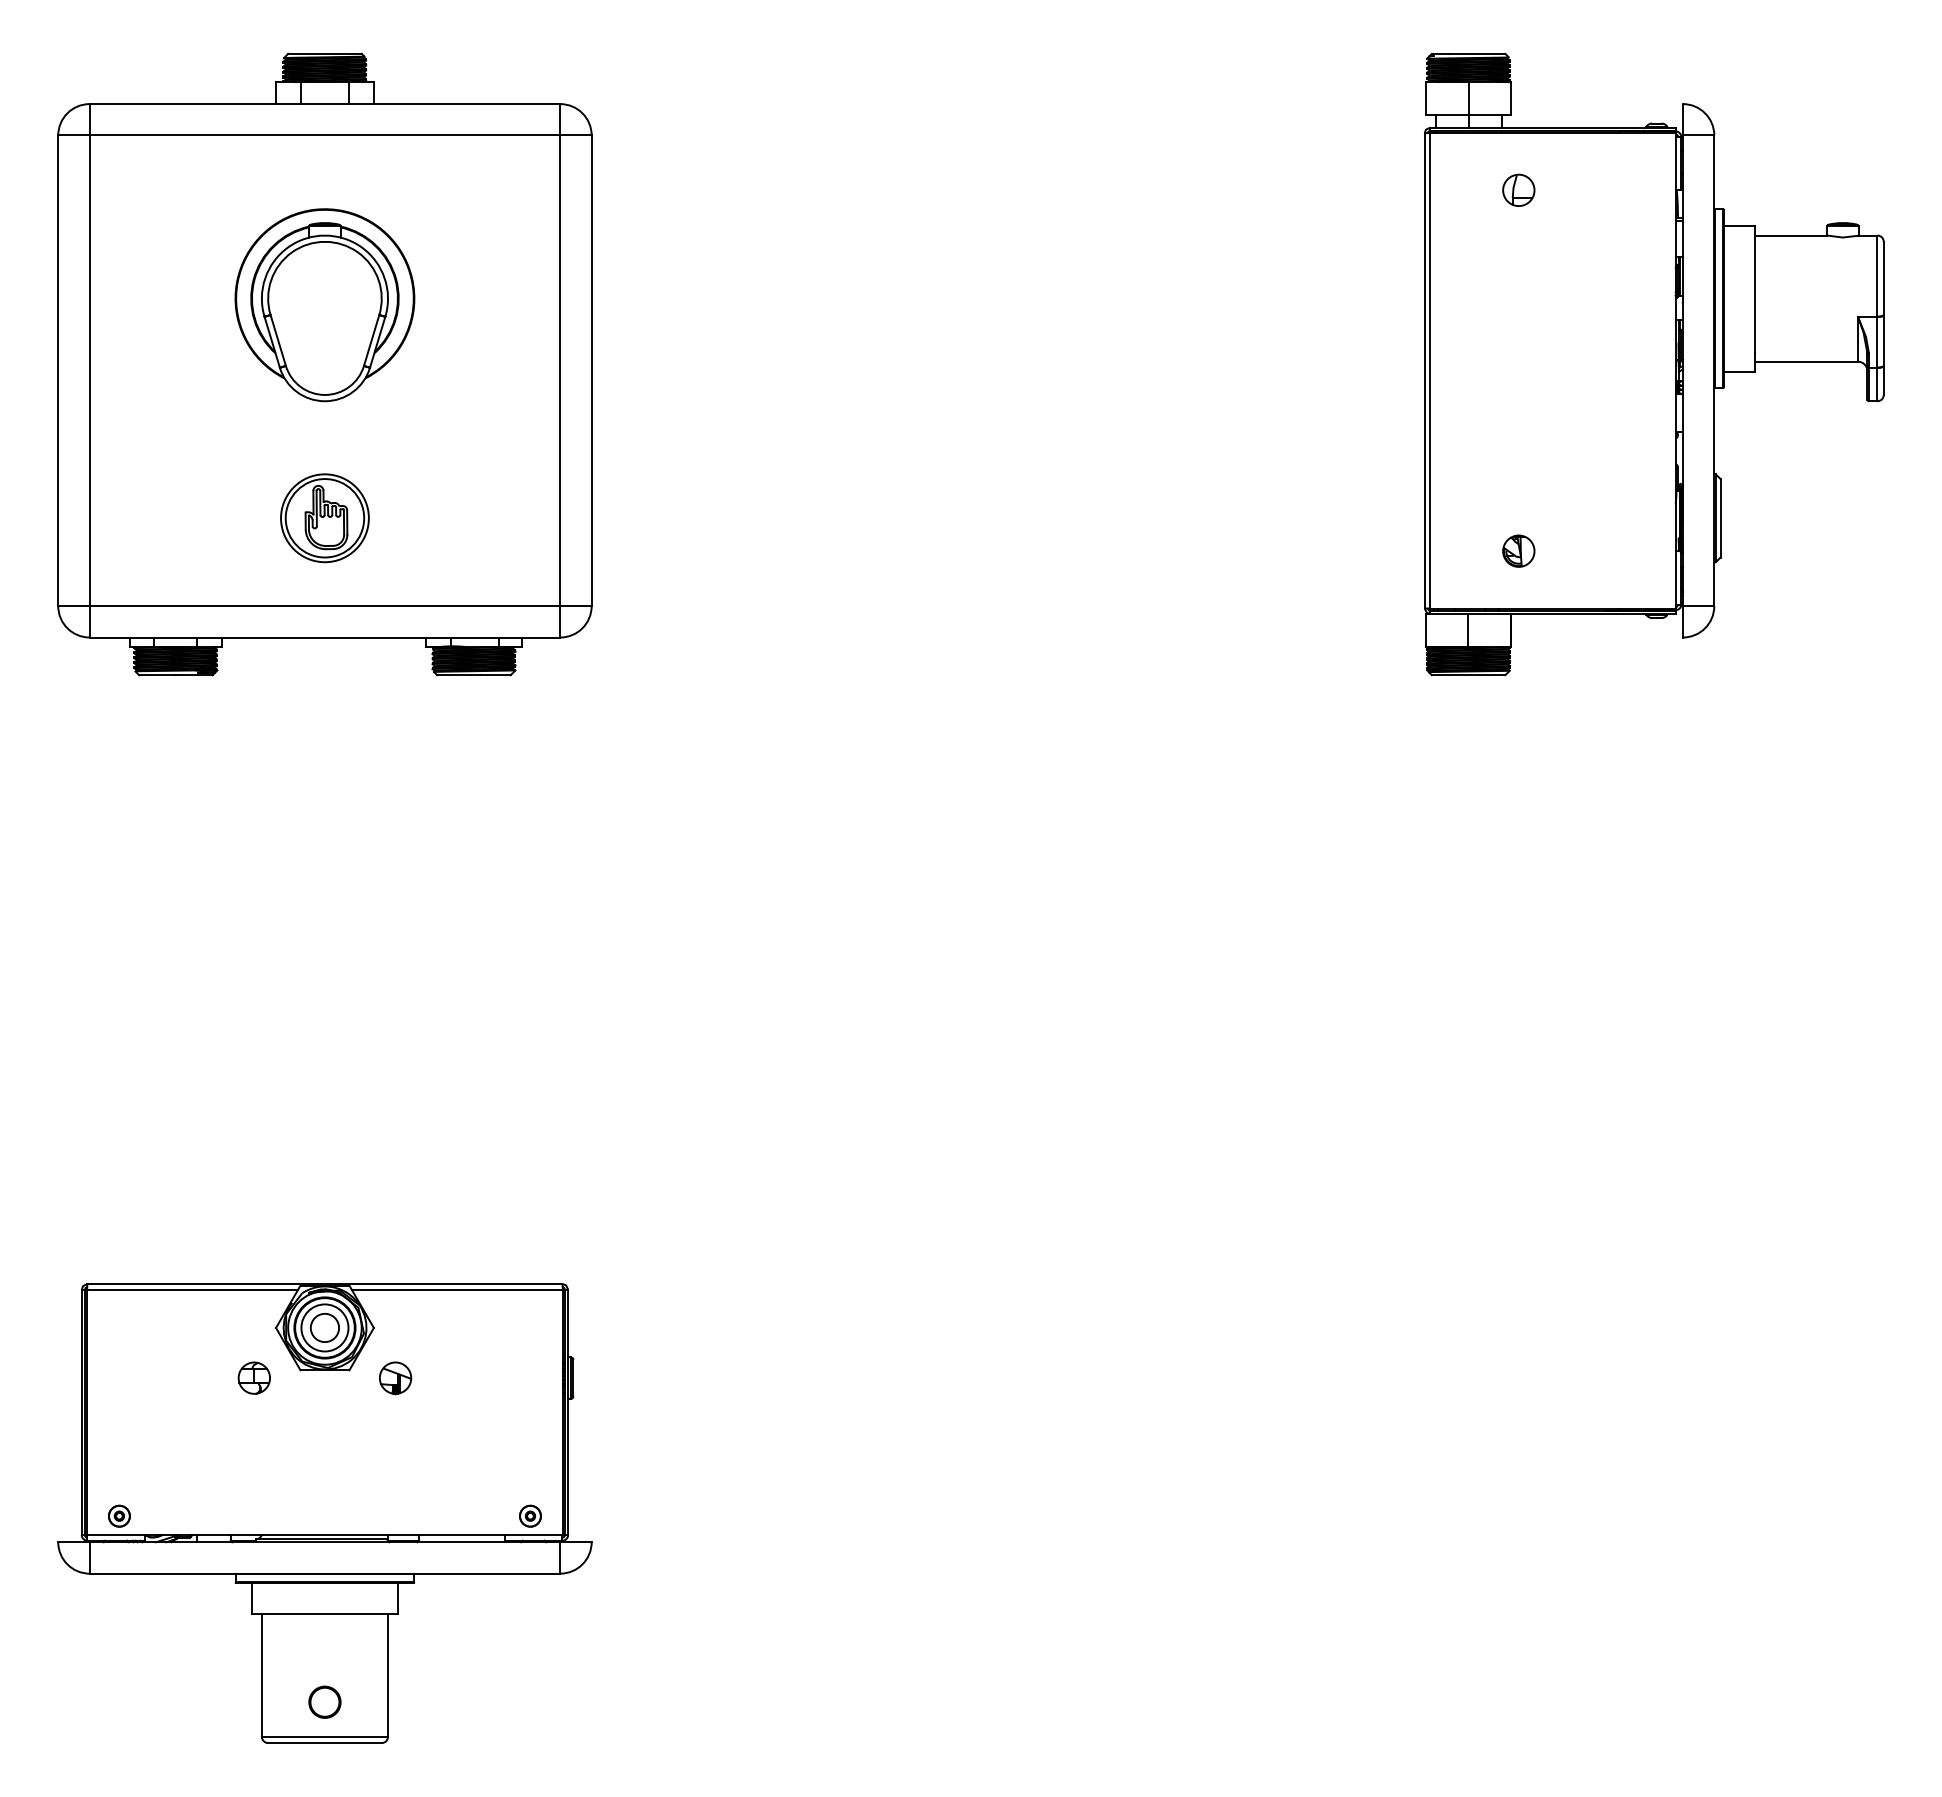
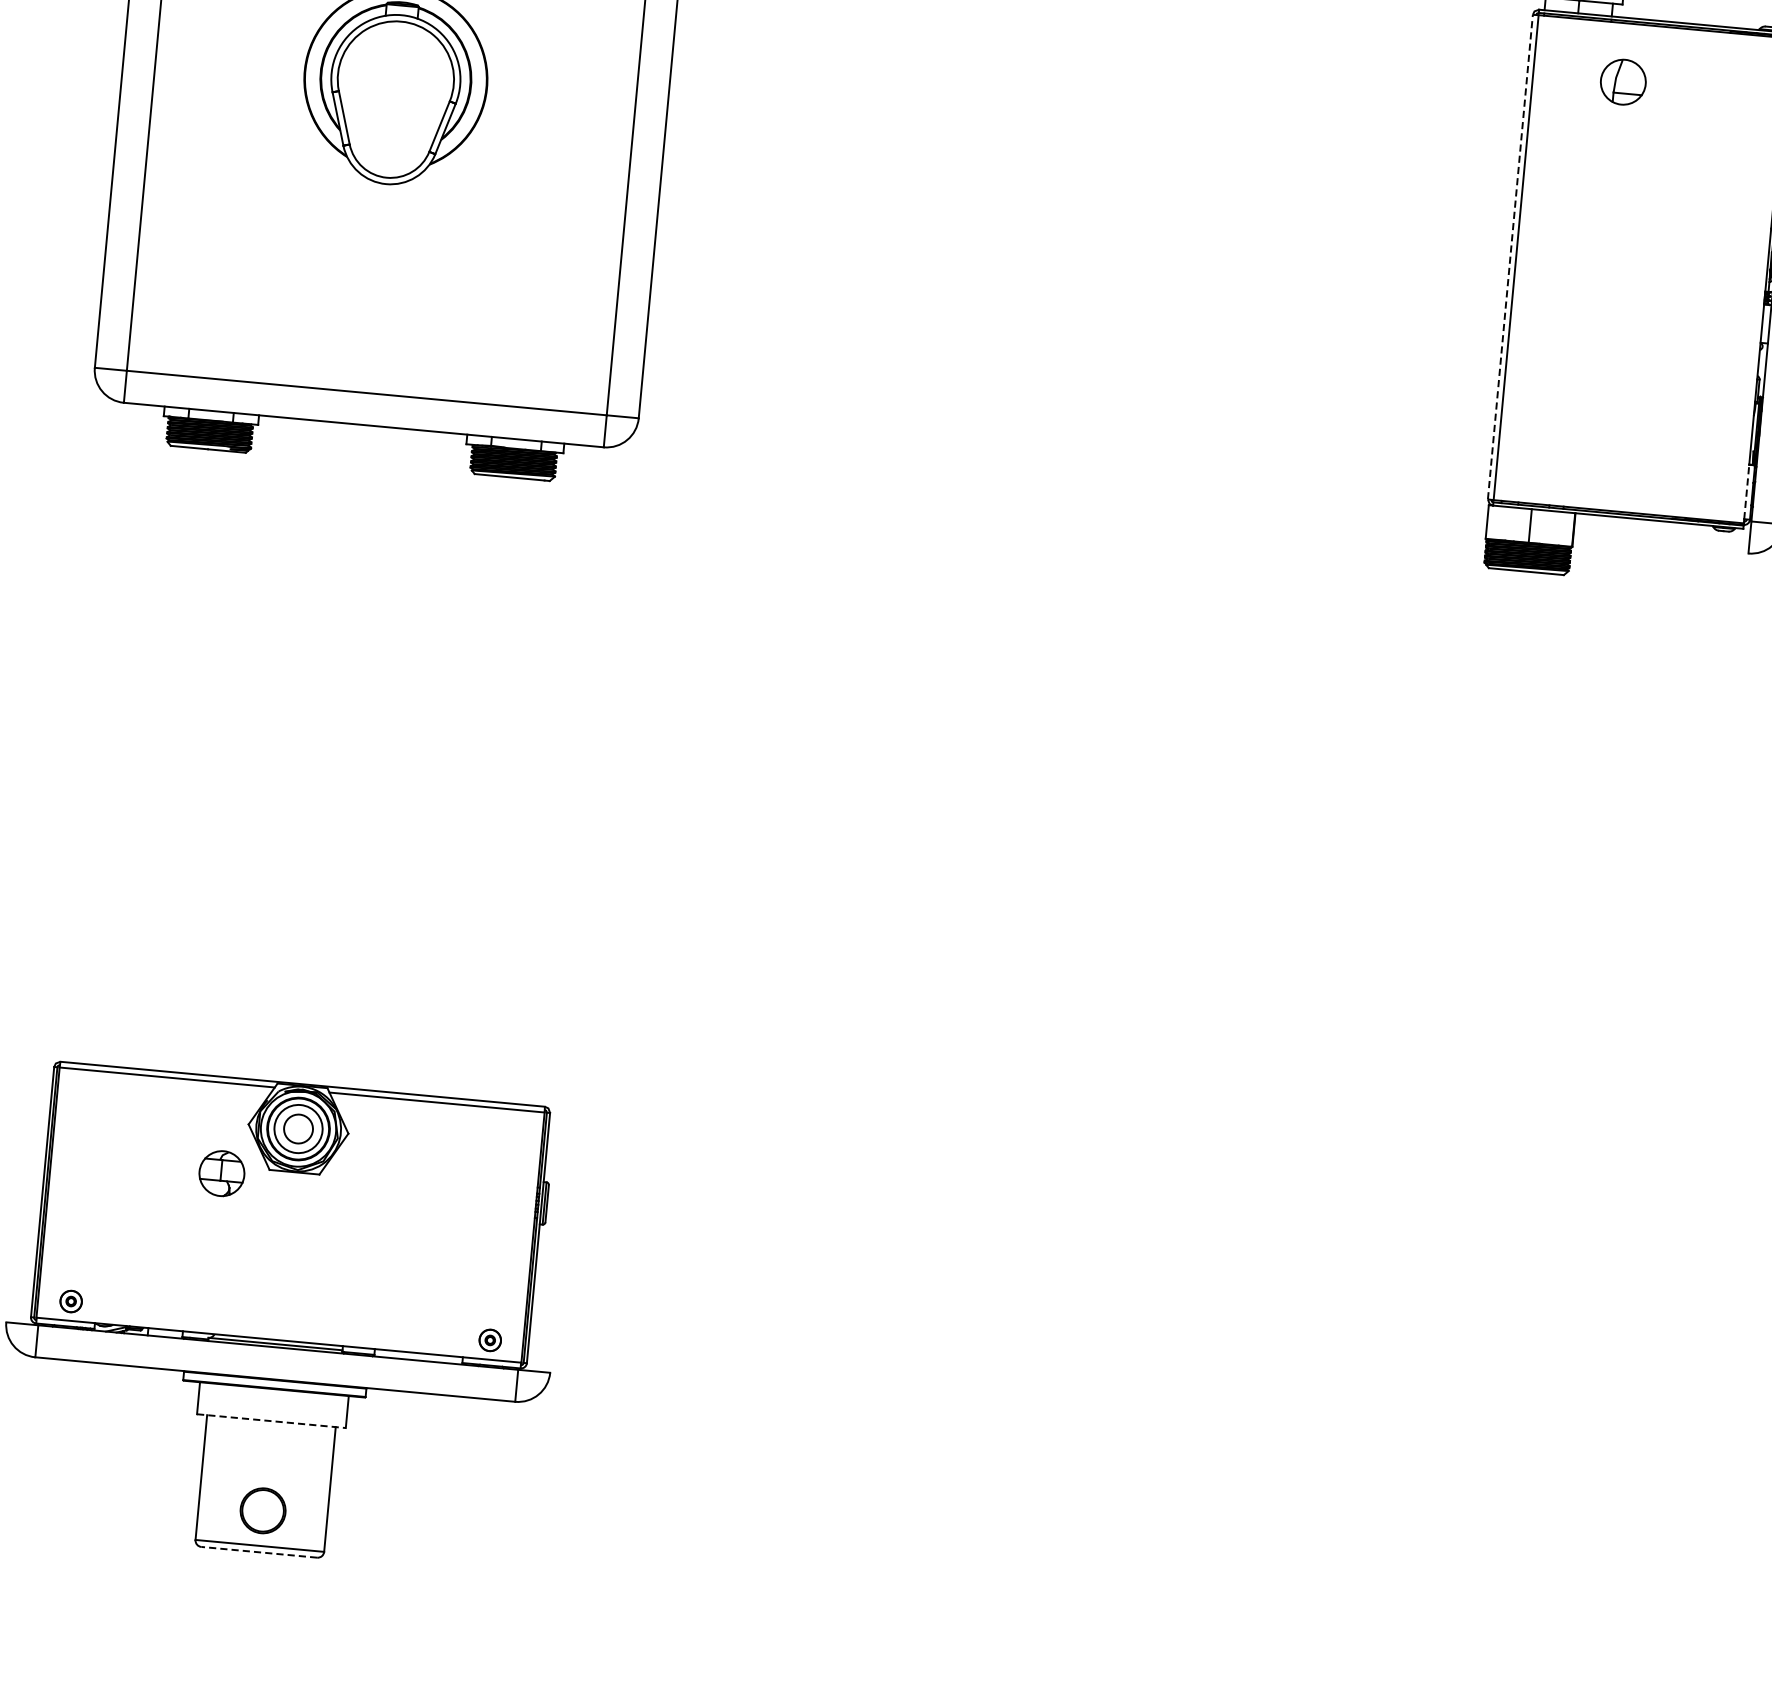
part: (1518, 189) -> (1623, 81), size x1.4
line: (1424, 370) -> (1510, 256), solid -> dashed
part: (324, 518) -> (374, 303), removed
part: (1518, 550) -> (1589, 449), removed
line: (1675, 577) -> (1746, 491), solid -> dashed
part: (253, 1377) -> (220, 1172), size x1.4
part: (395, 1378) -> (365, 1187), removed
line: (324, 1614) -> (270, 1421), solid -> dashed
circle: (324, 1701) -> (262, 1509), size x1.4
line: (324, 1743) -> (258, 1552), solid -> dashed

